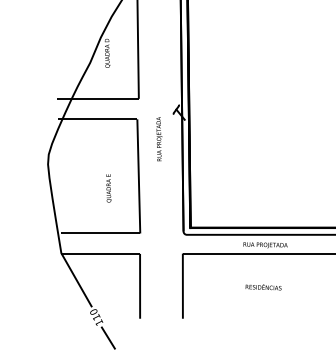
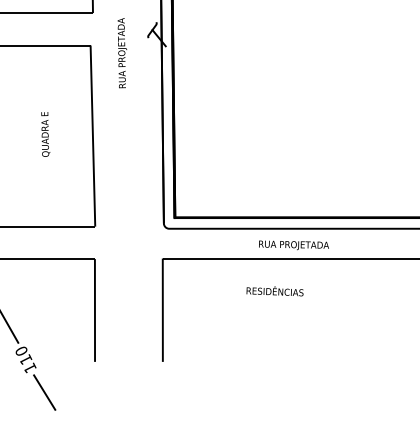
text: (159, 139) -> (122, 53), moved
text: (108, 188) -> (44, 134), moved
text: (263, 287) -> (274, 291), moved

